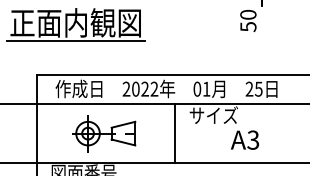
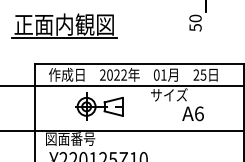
part: (104, 133) -> (99, 106), moved
line: (174, 133) -> (139, 108), removed
text: (252, 139) -> (198, 113), A3 -> A6

